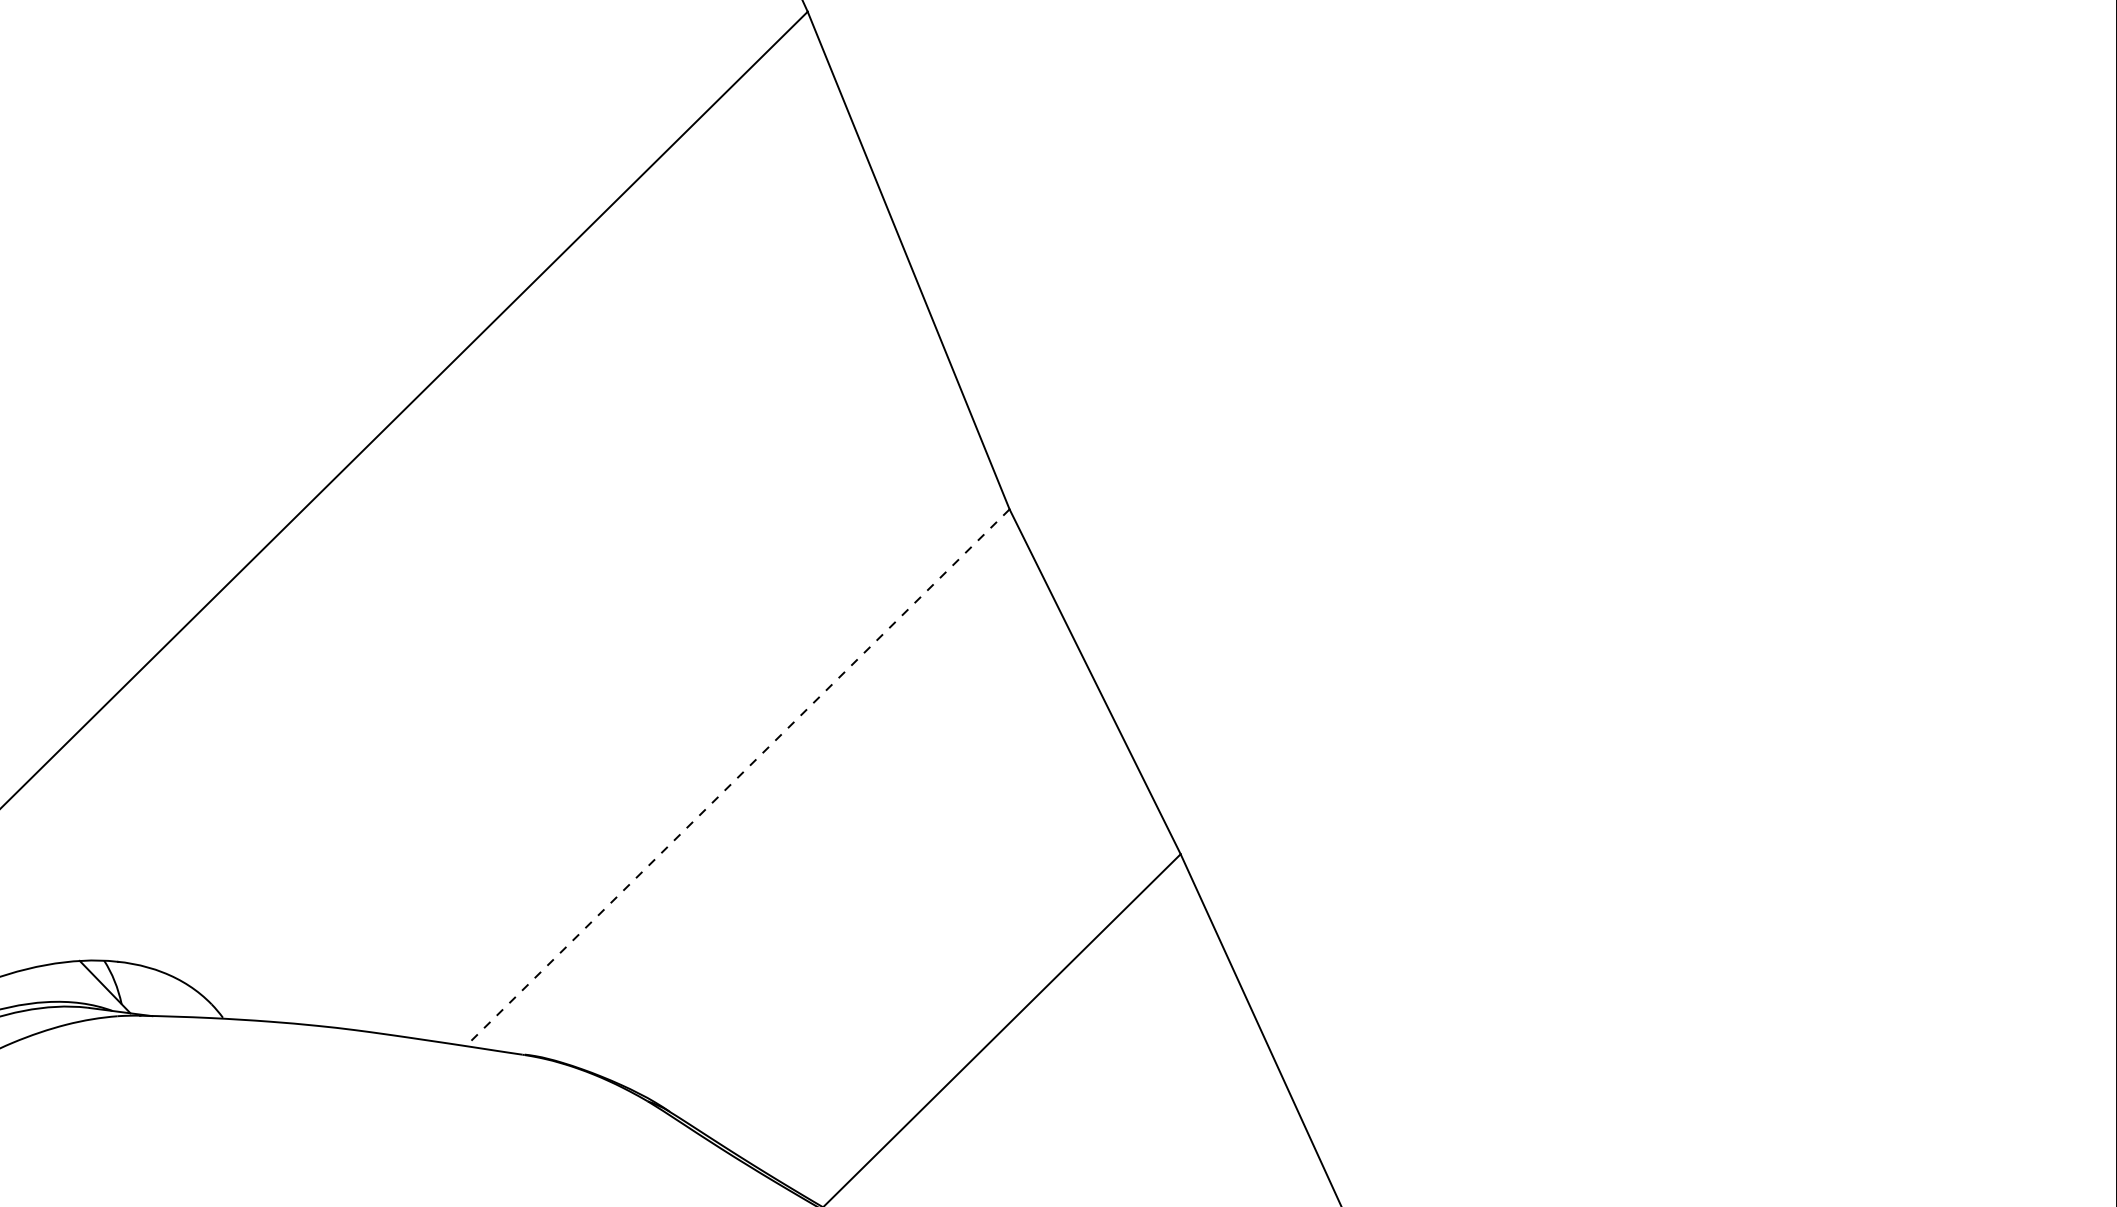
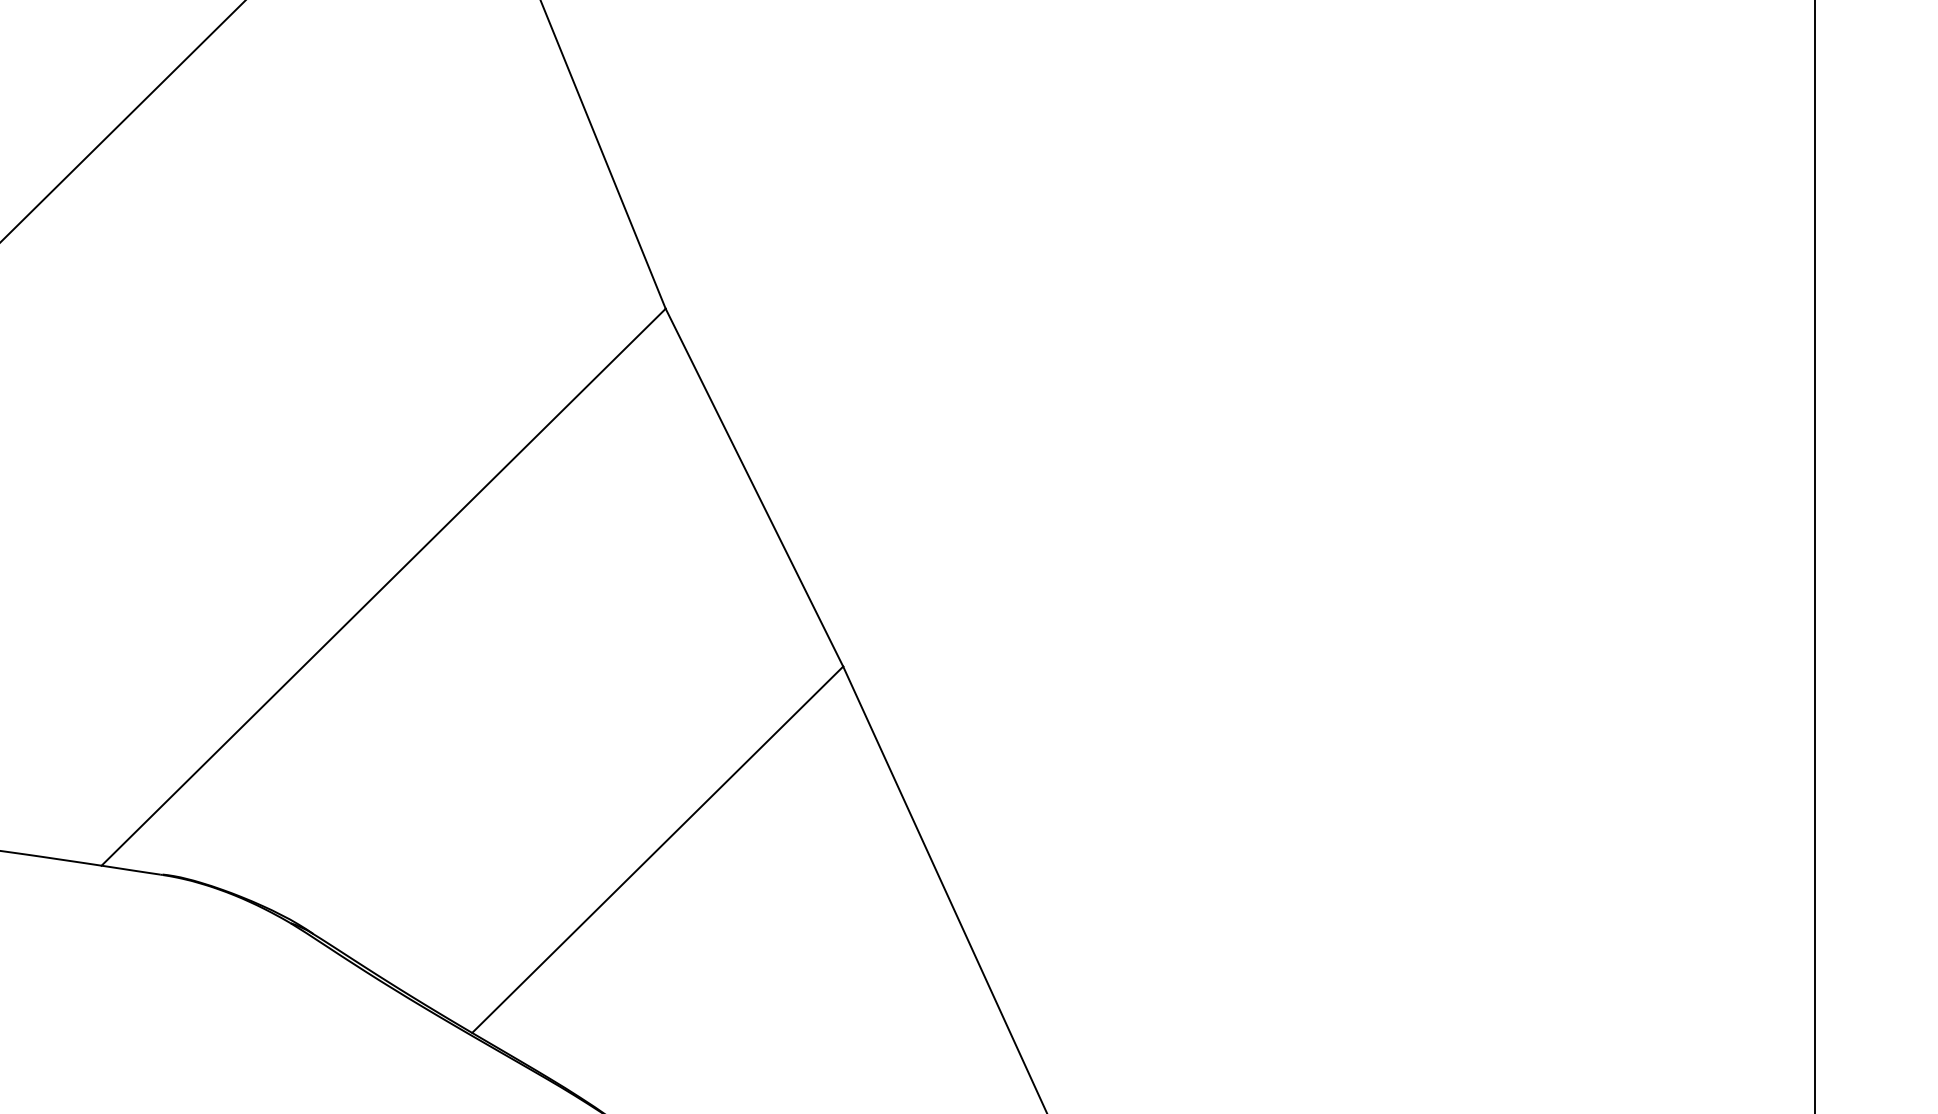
line: (737, 778) -> (383, 588), dashed -> solid

